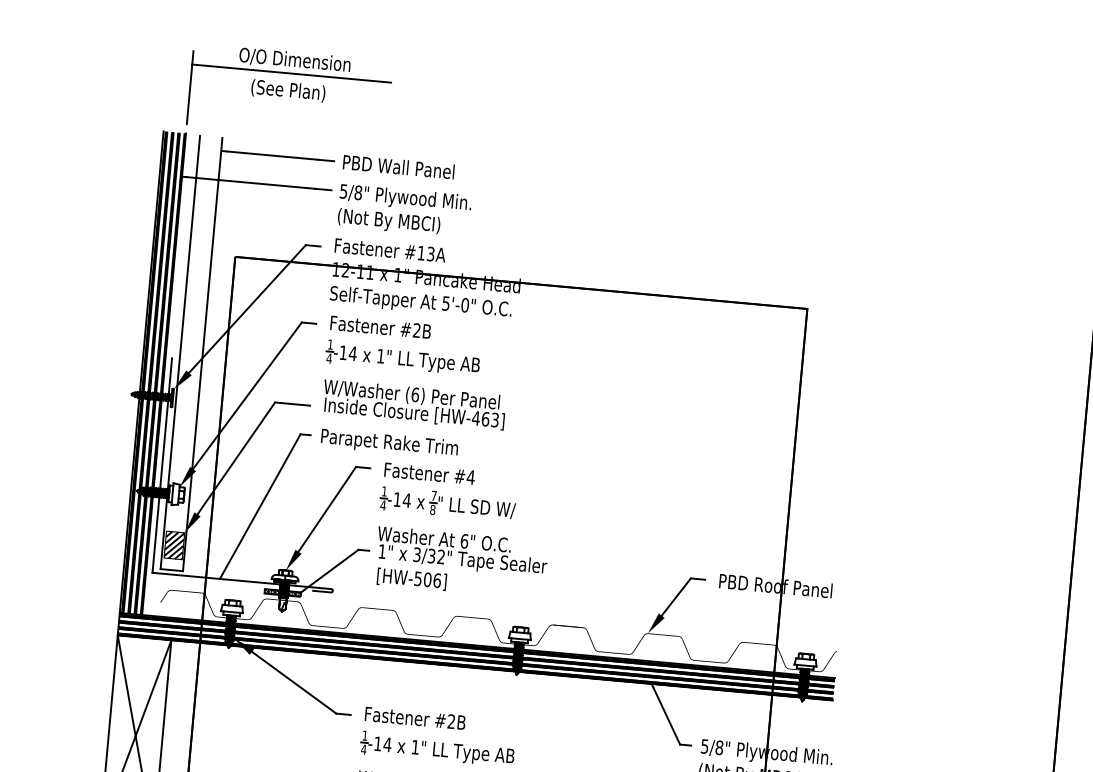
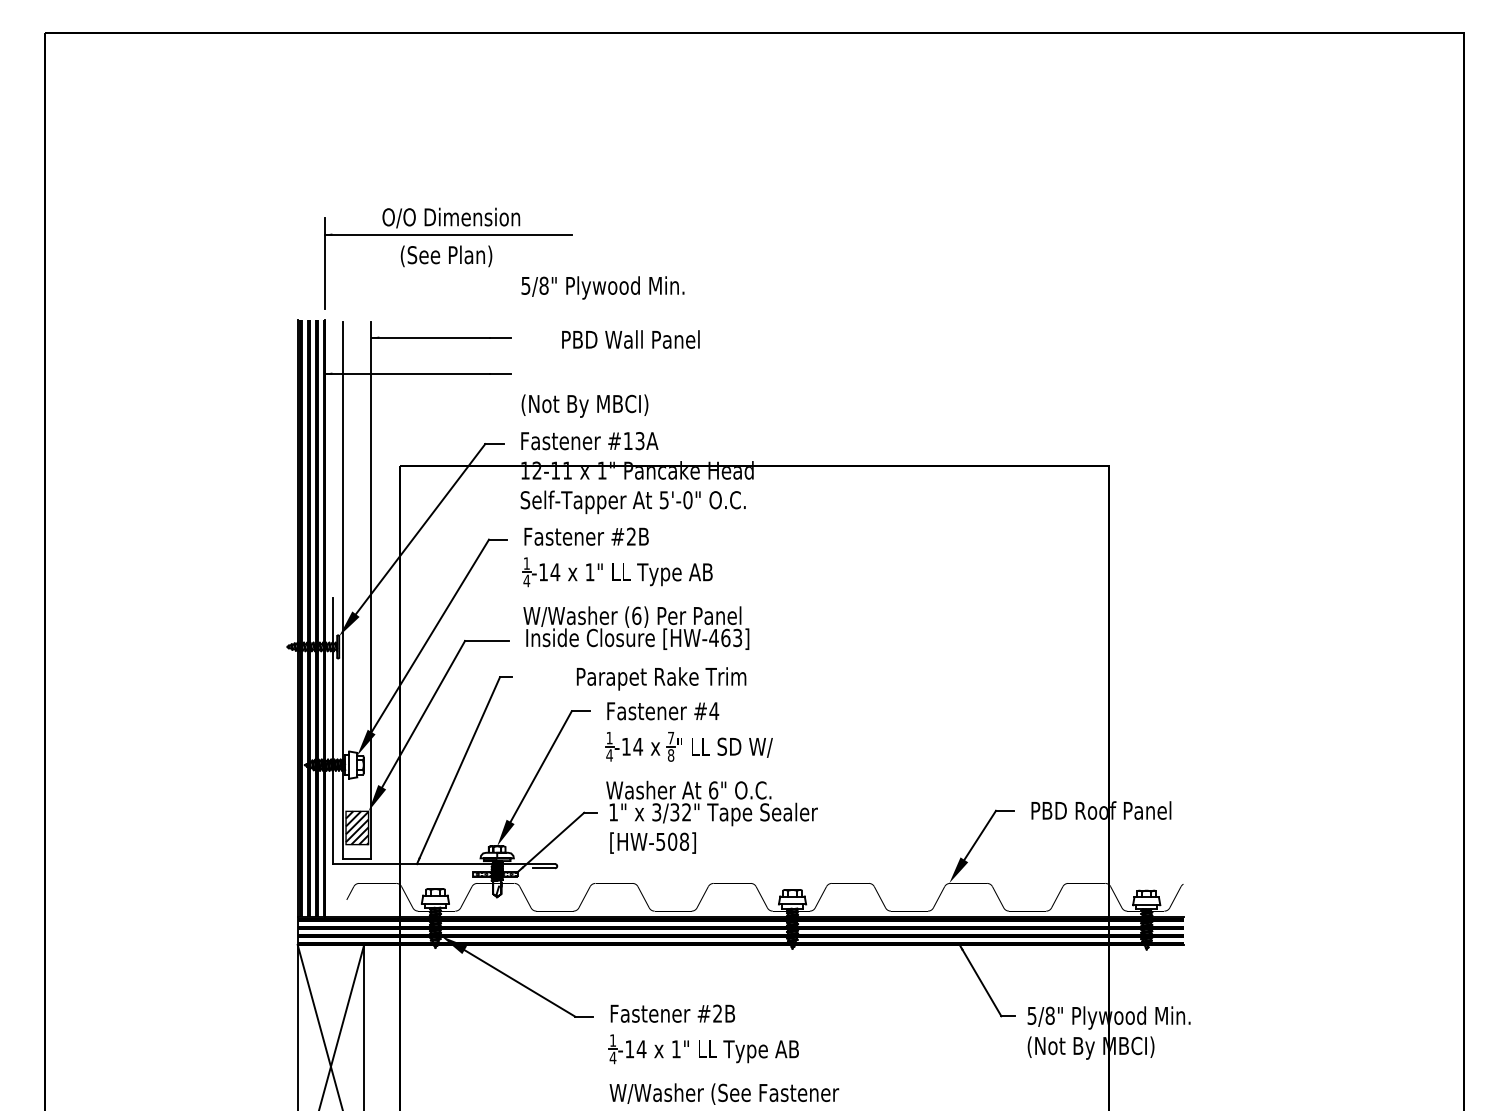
text: (398, 166) -> (630, 339), moved
text: (405, 198) -> (602, 287), moved
text: (389, 443) -> (661, 678), moved
text: (437, 580) -> (684, 841), [HW-506] -> [HW-508]

